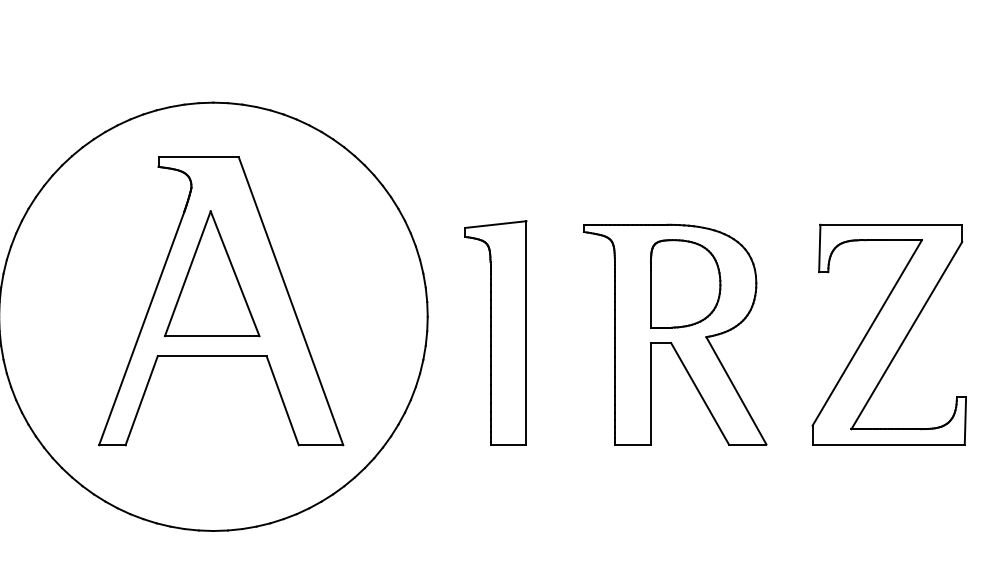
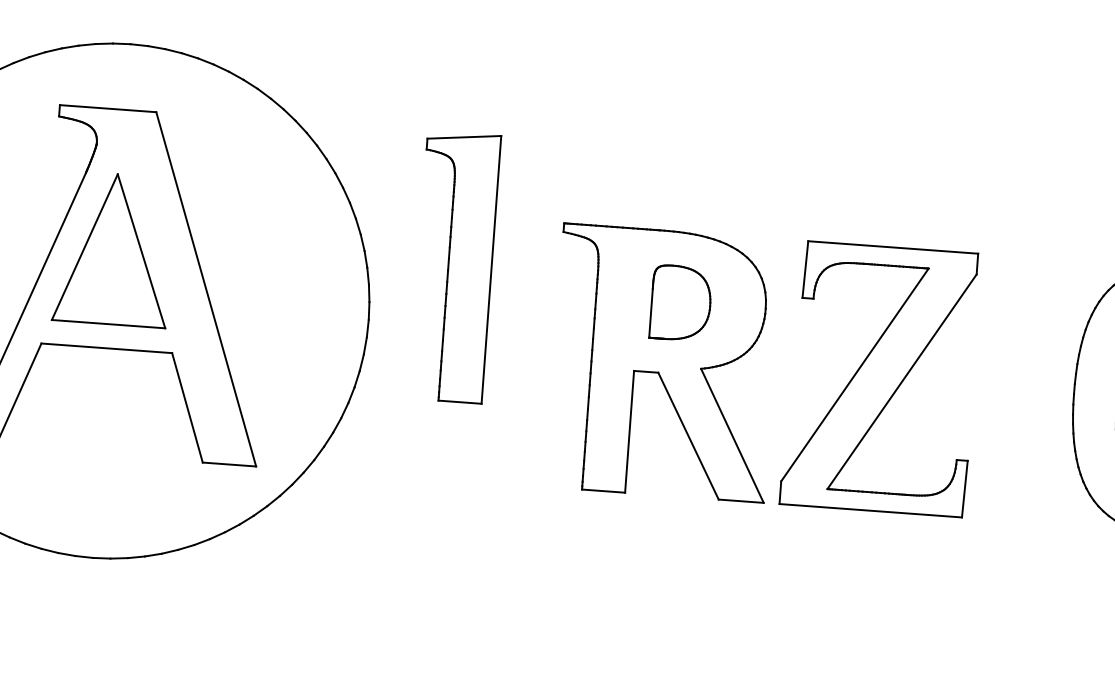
part: (685, 283) -> (680, 302), size x0.7
part: (495, 332) -> (454, 266), moved
part: (888, 334) -> (880, 378), moved

